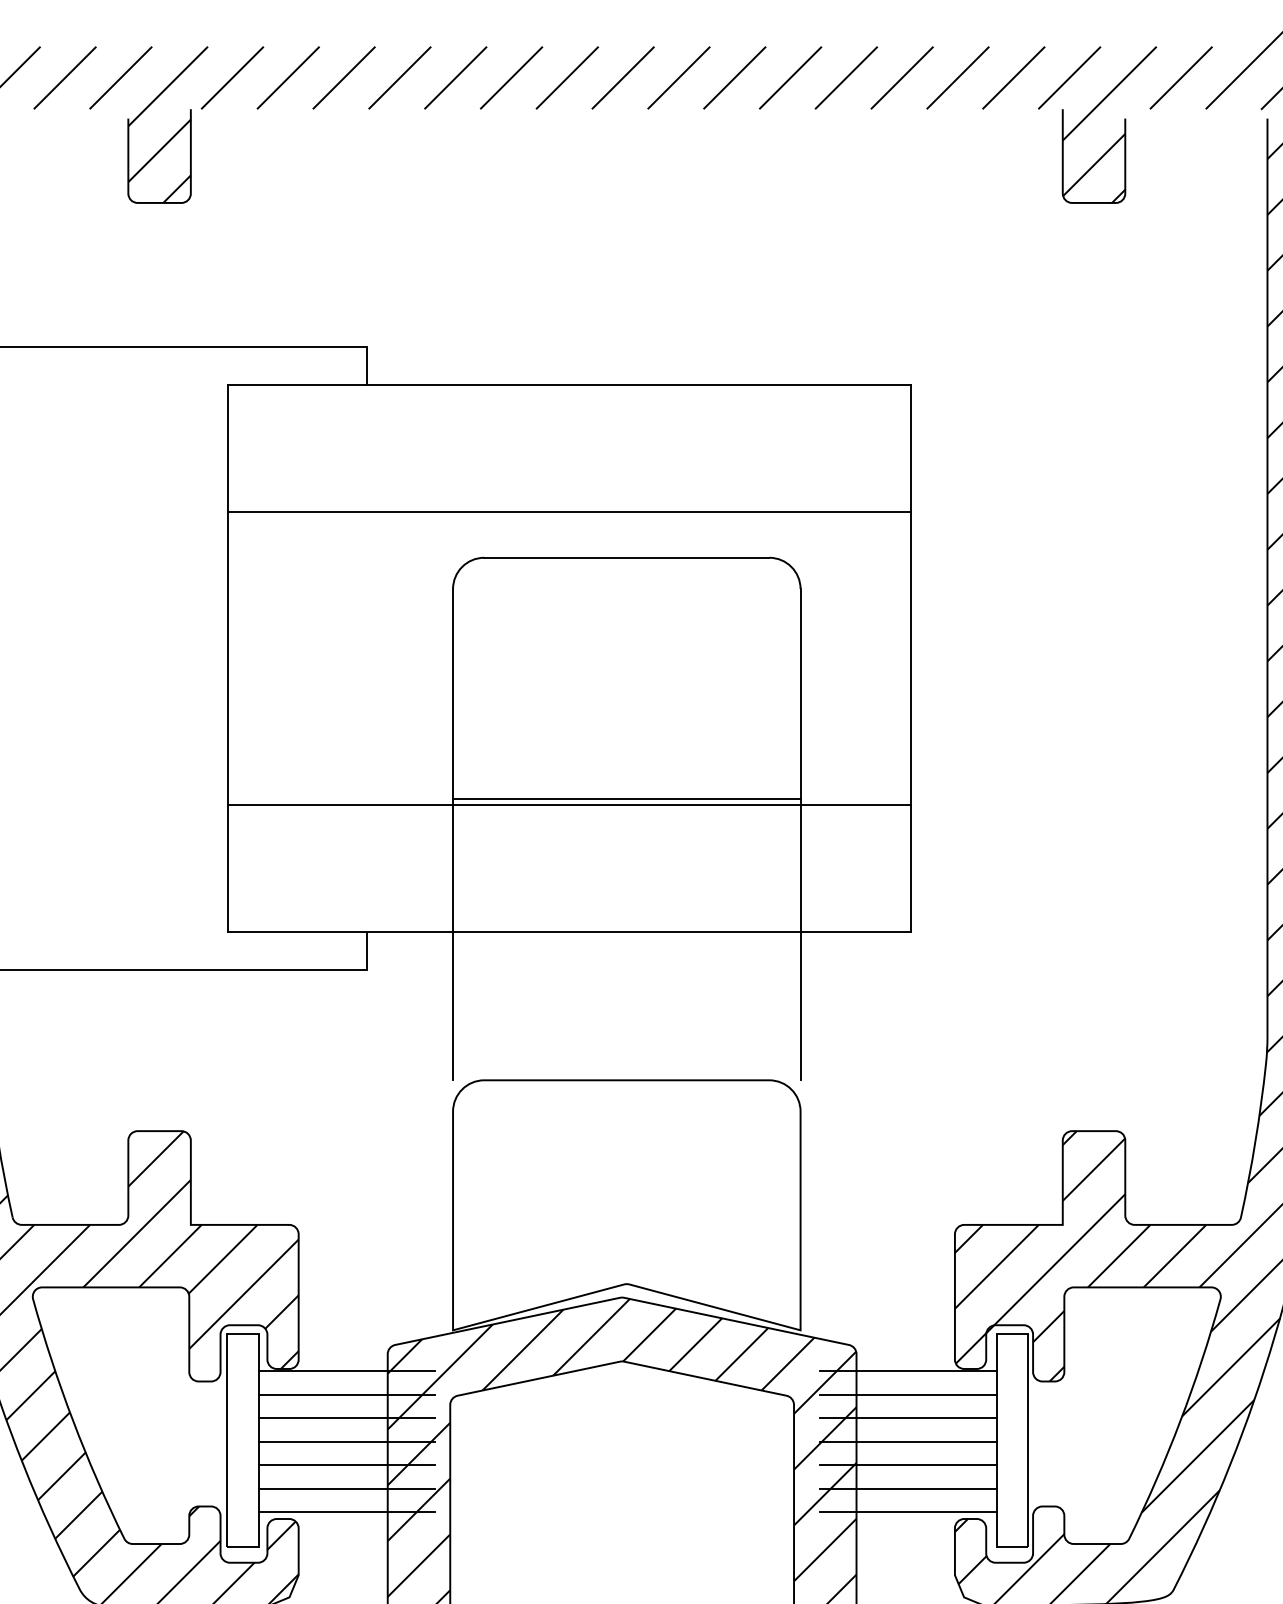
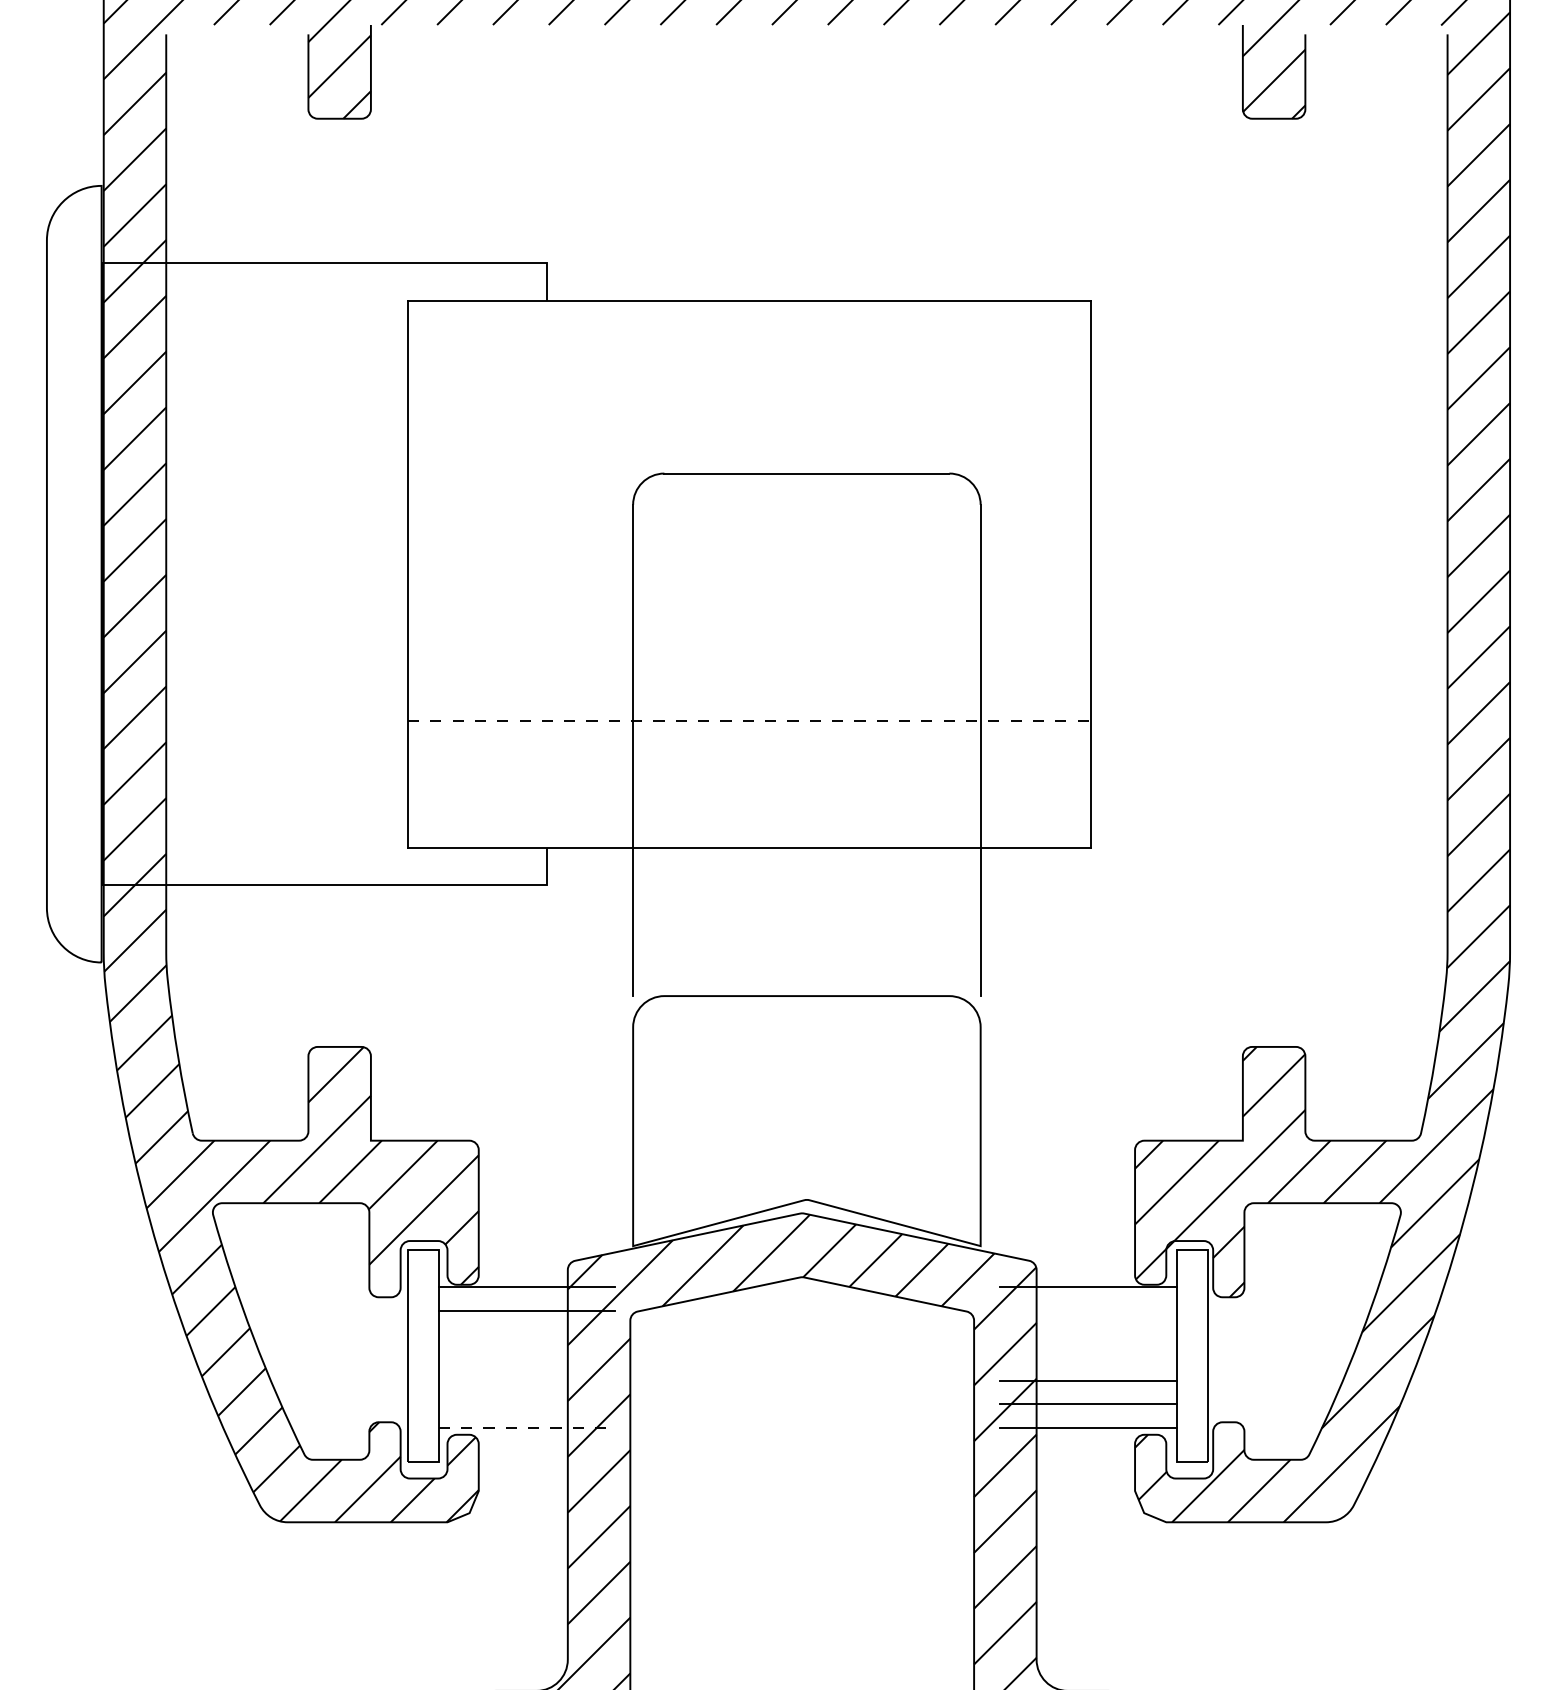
line: (568, 511) -> (748, 427), removed
line: (626, 798) -> (806, 714), removed
line: (569, 805) -> (749, 721), solid -> dashed
line: (908, 1394) -> (1088, 1310), removed
line: (346, 1417) -> (526, 1333), removed
line: (908, 1417) -> (1088, 1333), removed
line: (346, 1441) -> (526, 1357), removed
line: (908, 1441) -> (1088, 1357), removed
line: (346, 1464) -> (526, 1380), removed
line: (346, 1488) -> (526, 1404), removed
line: (347, 1511) -> (527, 1427), solid -> dashed

